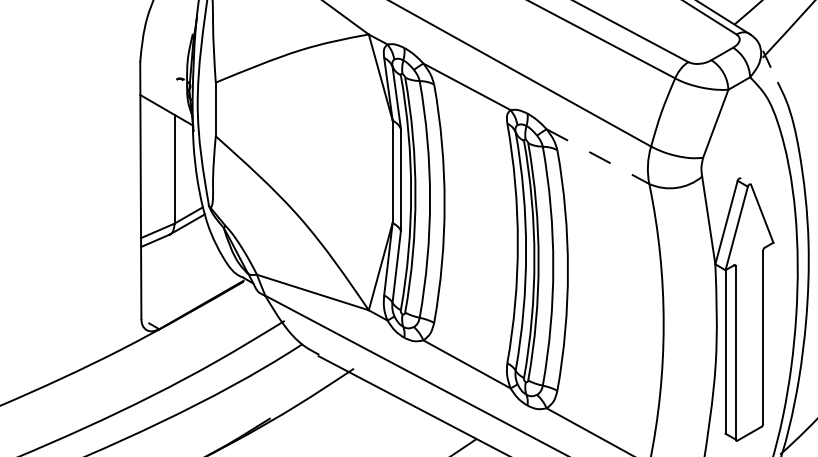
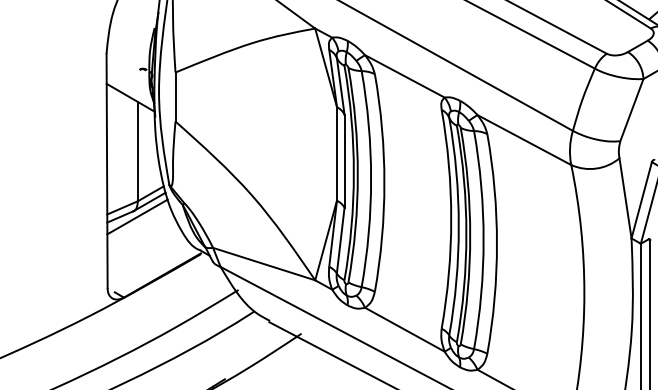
line: (598, 156) -> (524, 139), dashed -> solid
line: (174, 240) -> (137, 216), added

